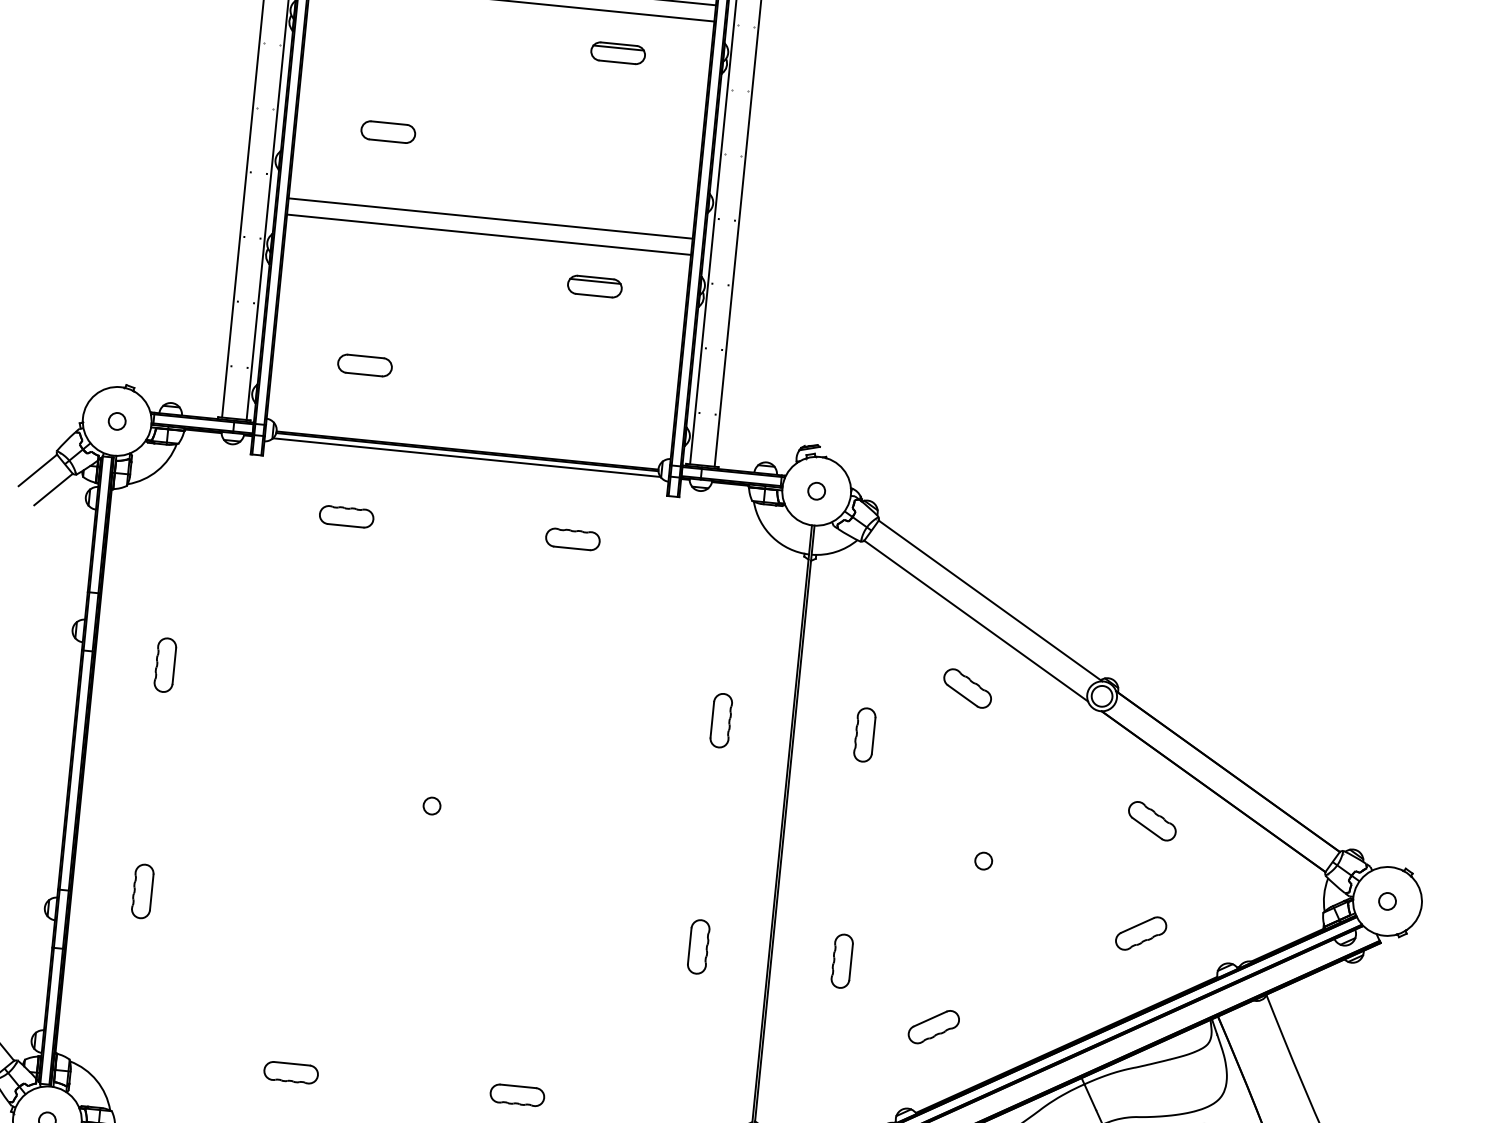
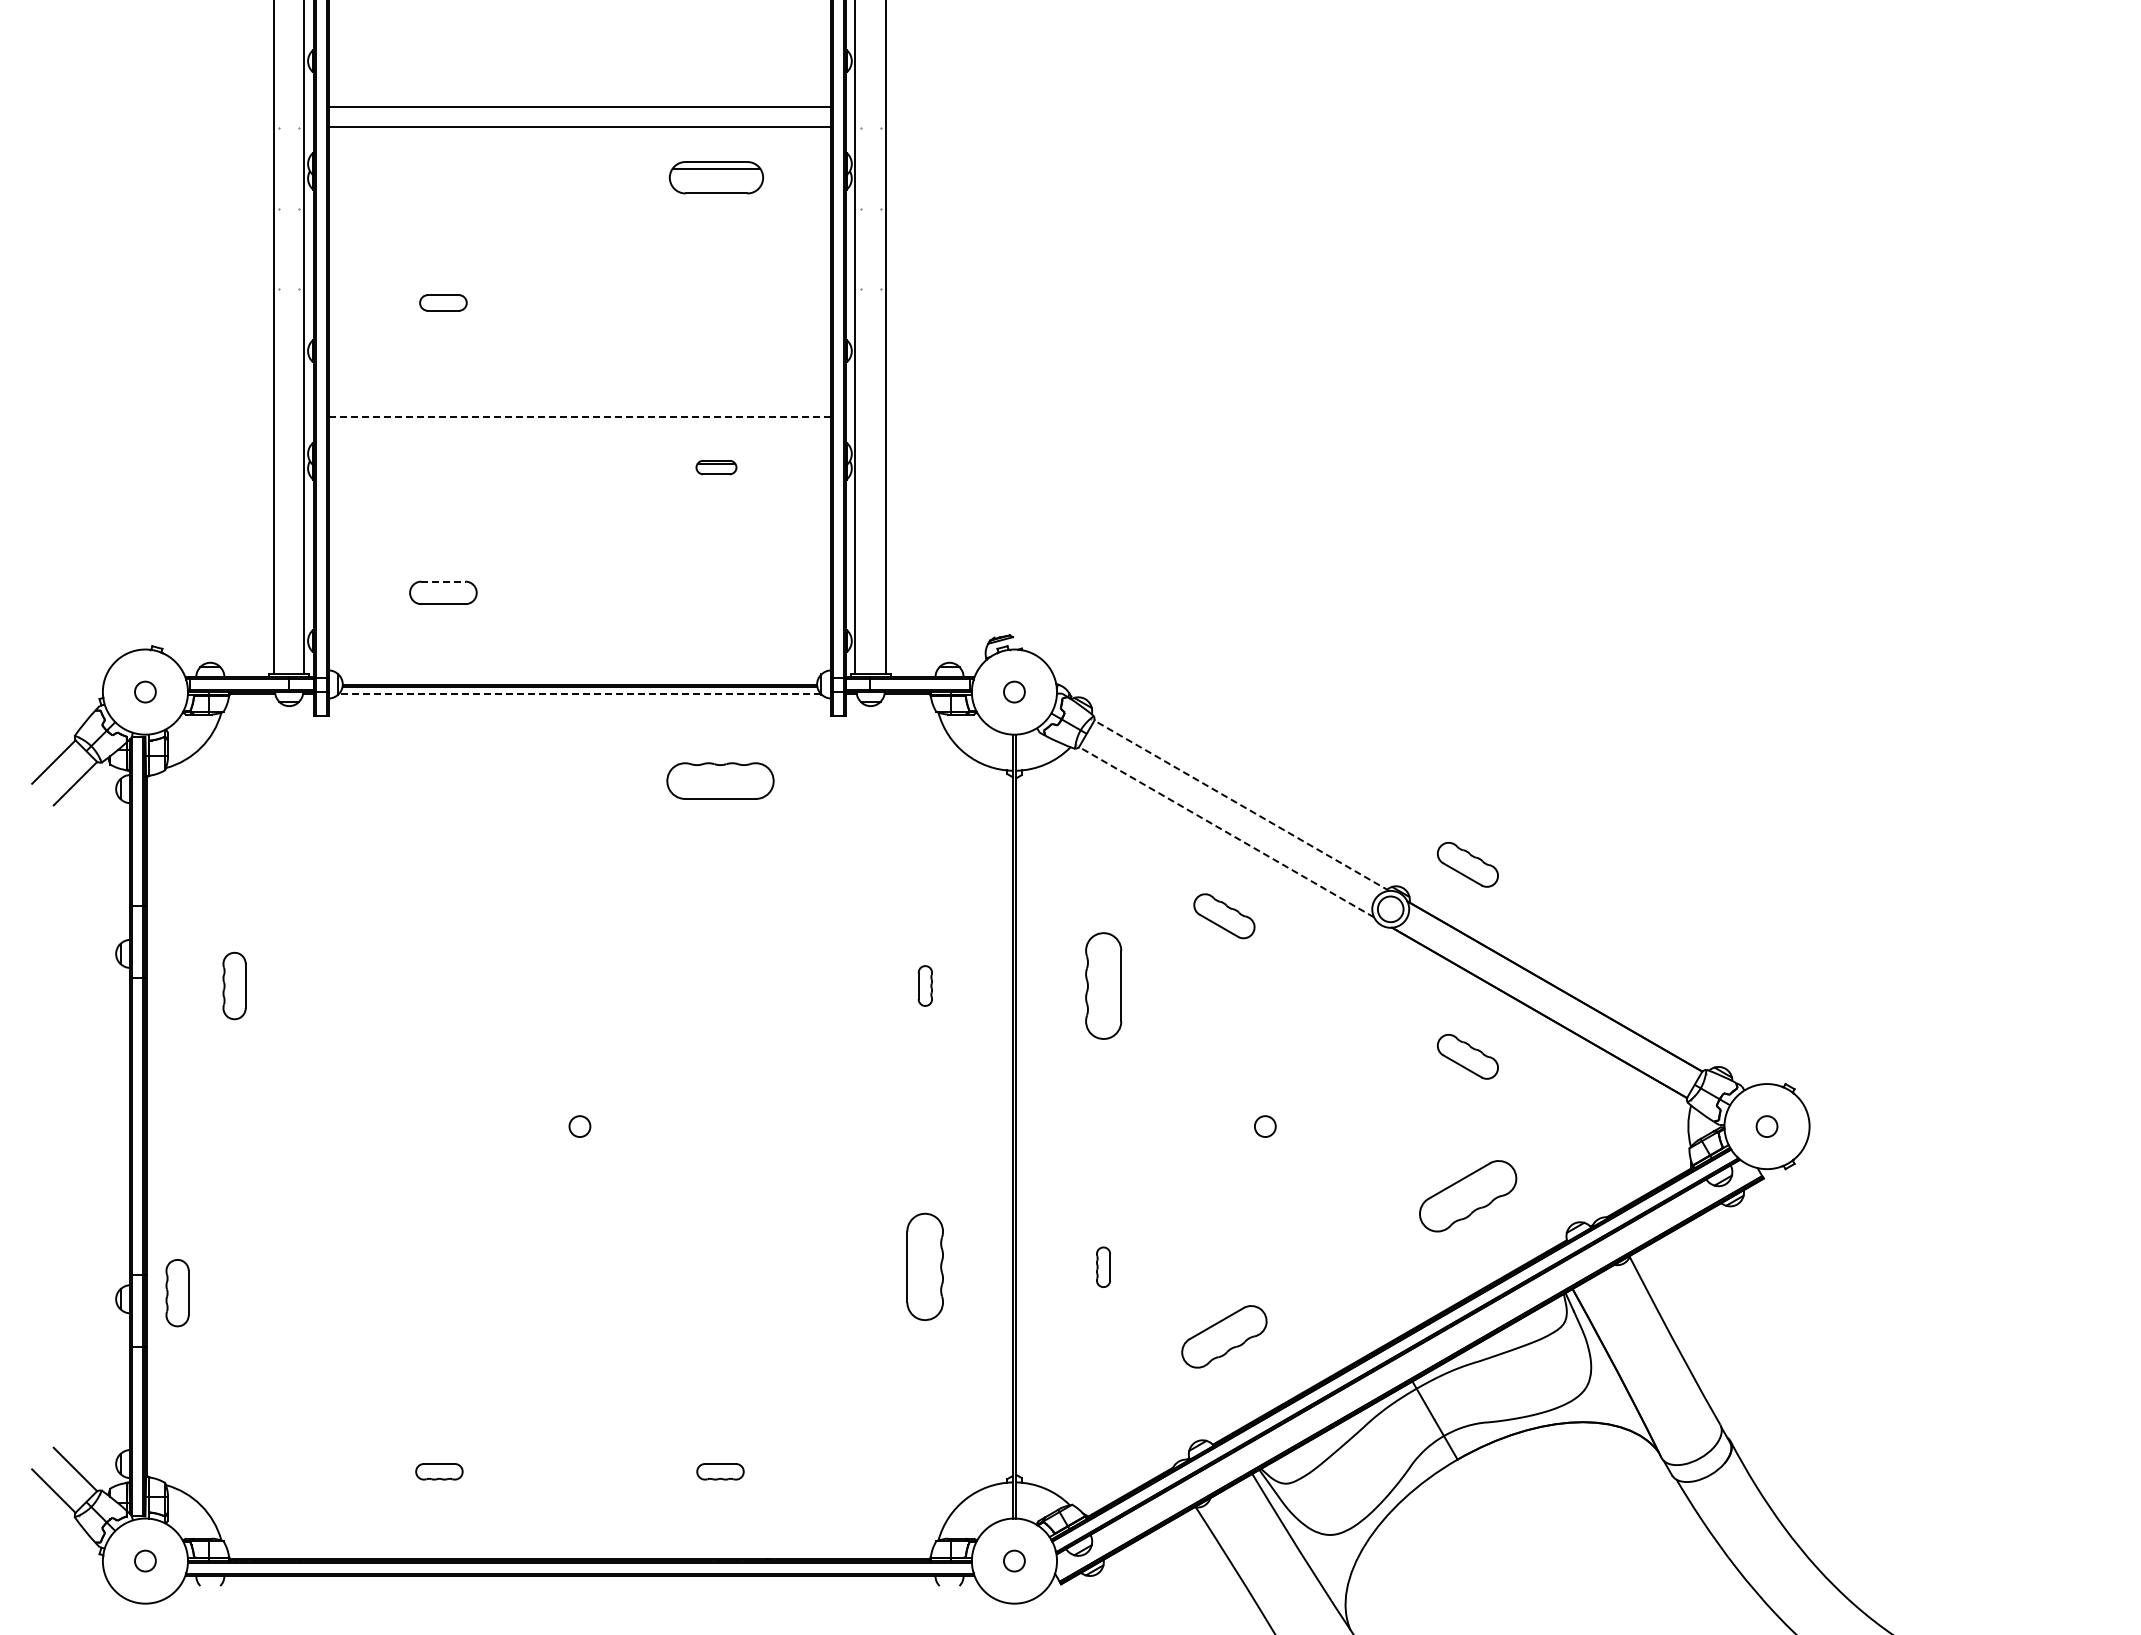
part: (618, 53) -> (716, 177), size x1.4
part: (388, 131) -> (443, 302), size x0.7
line: (490, 218) -> (579, 396), removed
line: (488, 234) -> (579, 416), solid -> dashed
part: (594, 286) -> (716, 467), size x0.6
line: (366, 356) -> (443, 581), solid -> dashed
line: (466, 457) -> (579, 693), solid -> dashed
part: (346, 517) -> (439, 781), removed
part: (572, 539) -> (720, 781), size x1.6
line: (990, 600) -> (1241, 805), solid -> dashed
line: (976, 621) -> (1226, 832), solid -> dashed
part: (1167, 666) -> (1467, 864), added
part: (721, 720) -> (925, 985), size x0.6
part: (864, 734) -> (1103, 985), size x1.6
part: (142, 891) -> (177, 1293), moved
part: (1140, 933) -> (1467, 1196), size x1.6
part: (698, 947) -> (925, 1267), size x1.6
part: (842, 961) -> (1103, 1267), size x0.6
part: (933, 1026) -> (1224, 1336), size x1.4
part: (291, 1072) -> (439, 1471), size x0.7
part: (517, 1094) -> (720, 1471), size x0.7

